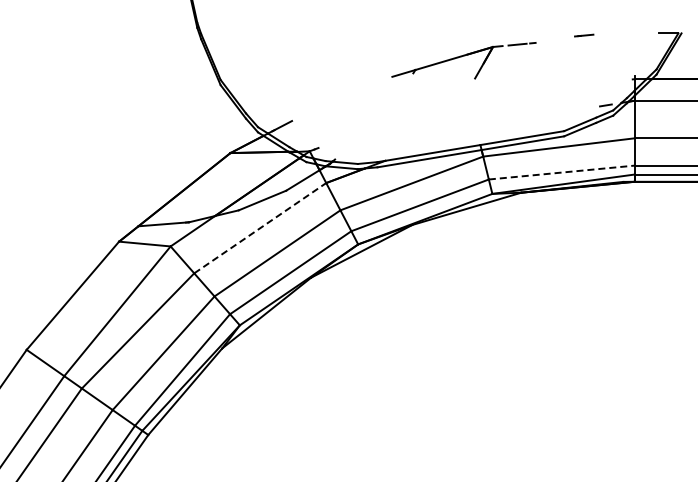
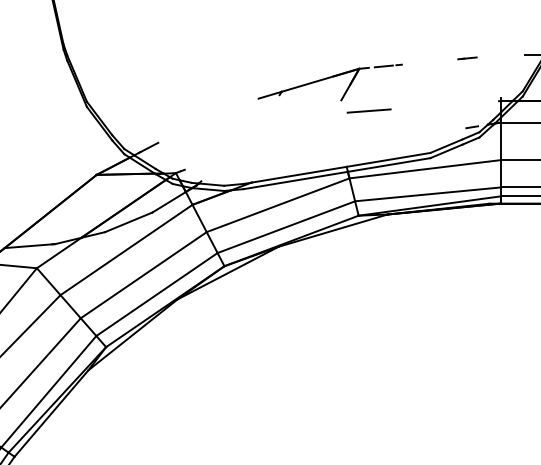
line: (584, 35) -> (467, 58), moved
line: (502, 88) -> (368, 110), added
line: (562, 172) -> (428, 194), dashed -> solid
line: (260, 228) -> (126, 250), dashed -> solid

